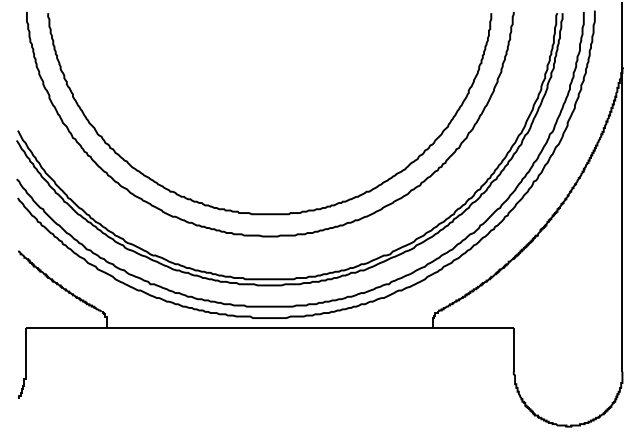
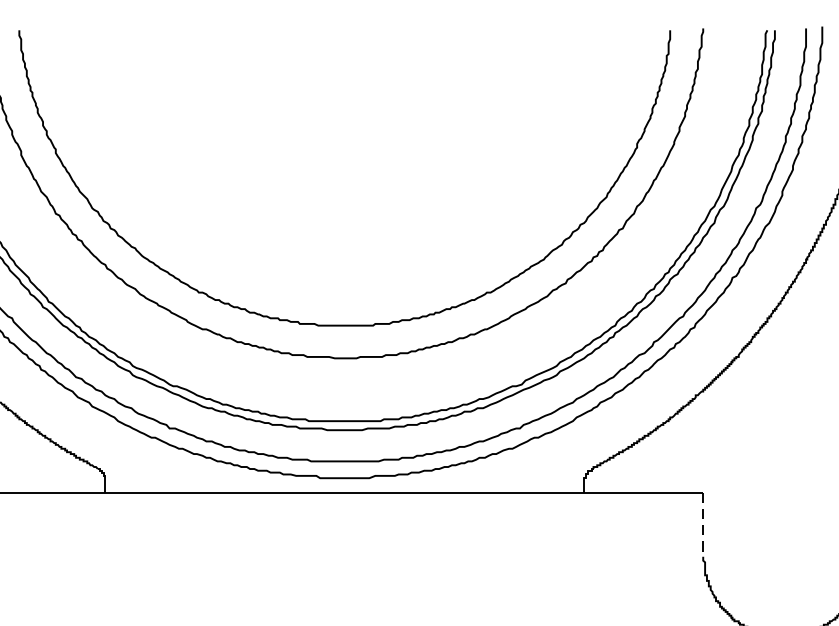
line: (513, 349) -> (702, 524), solid -> dashed

